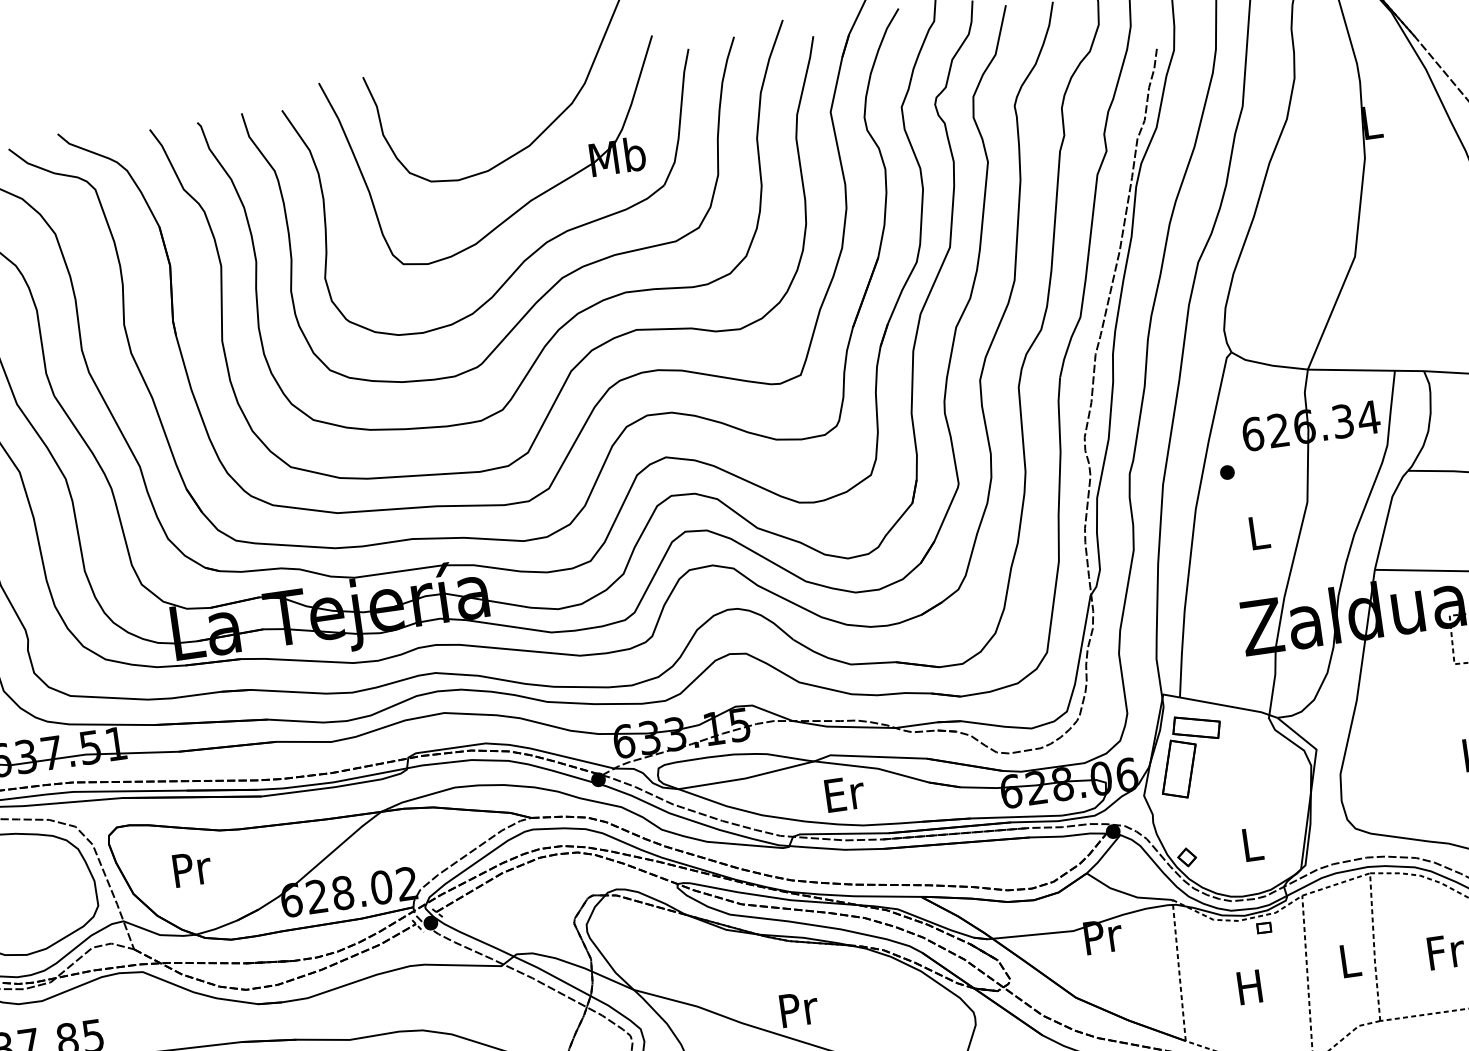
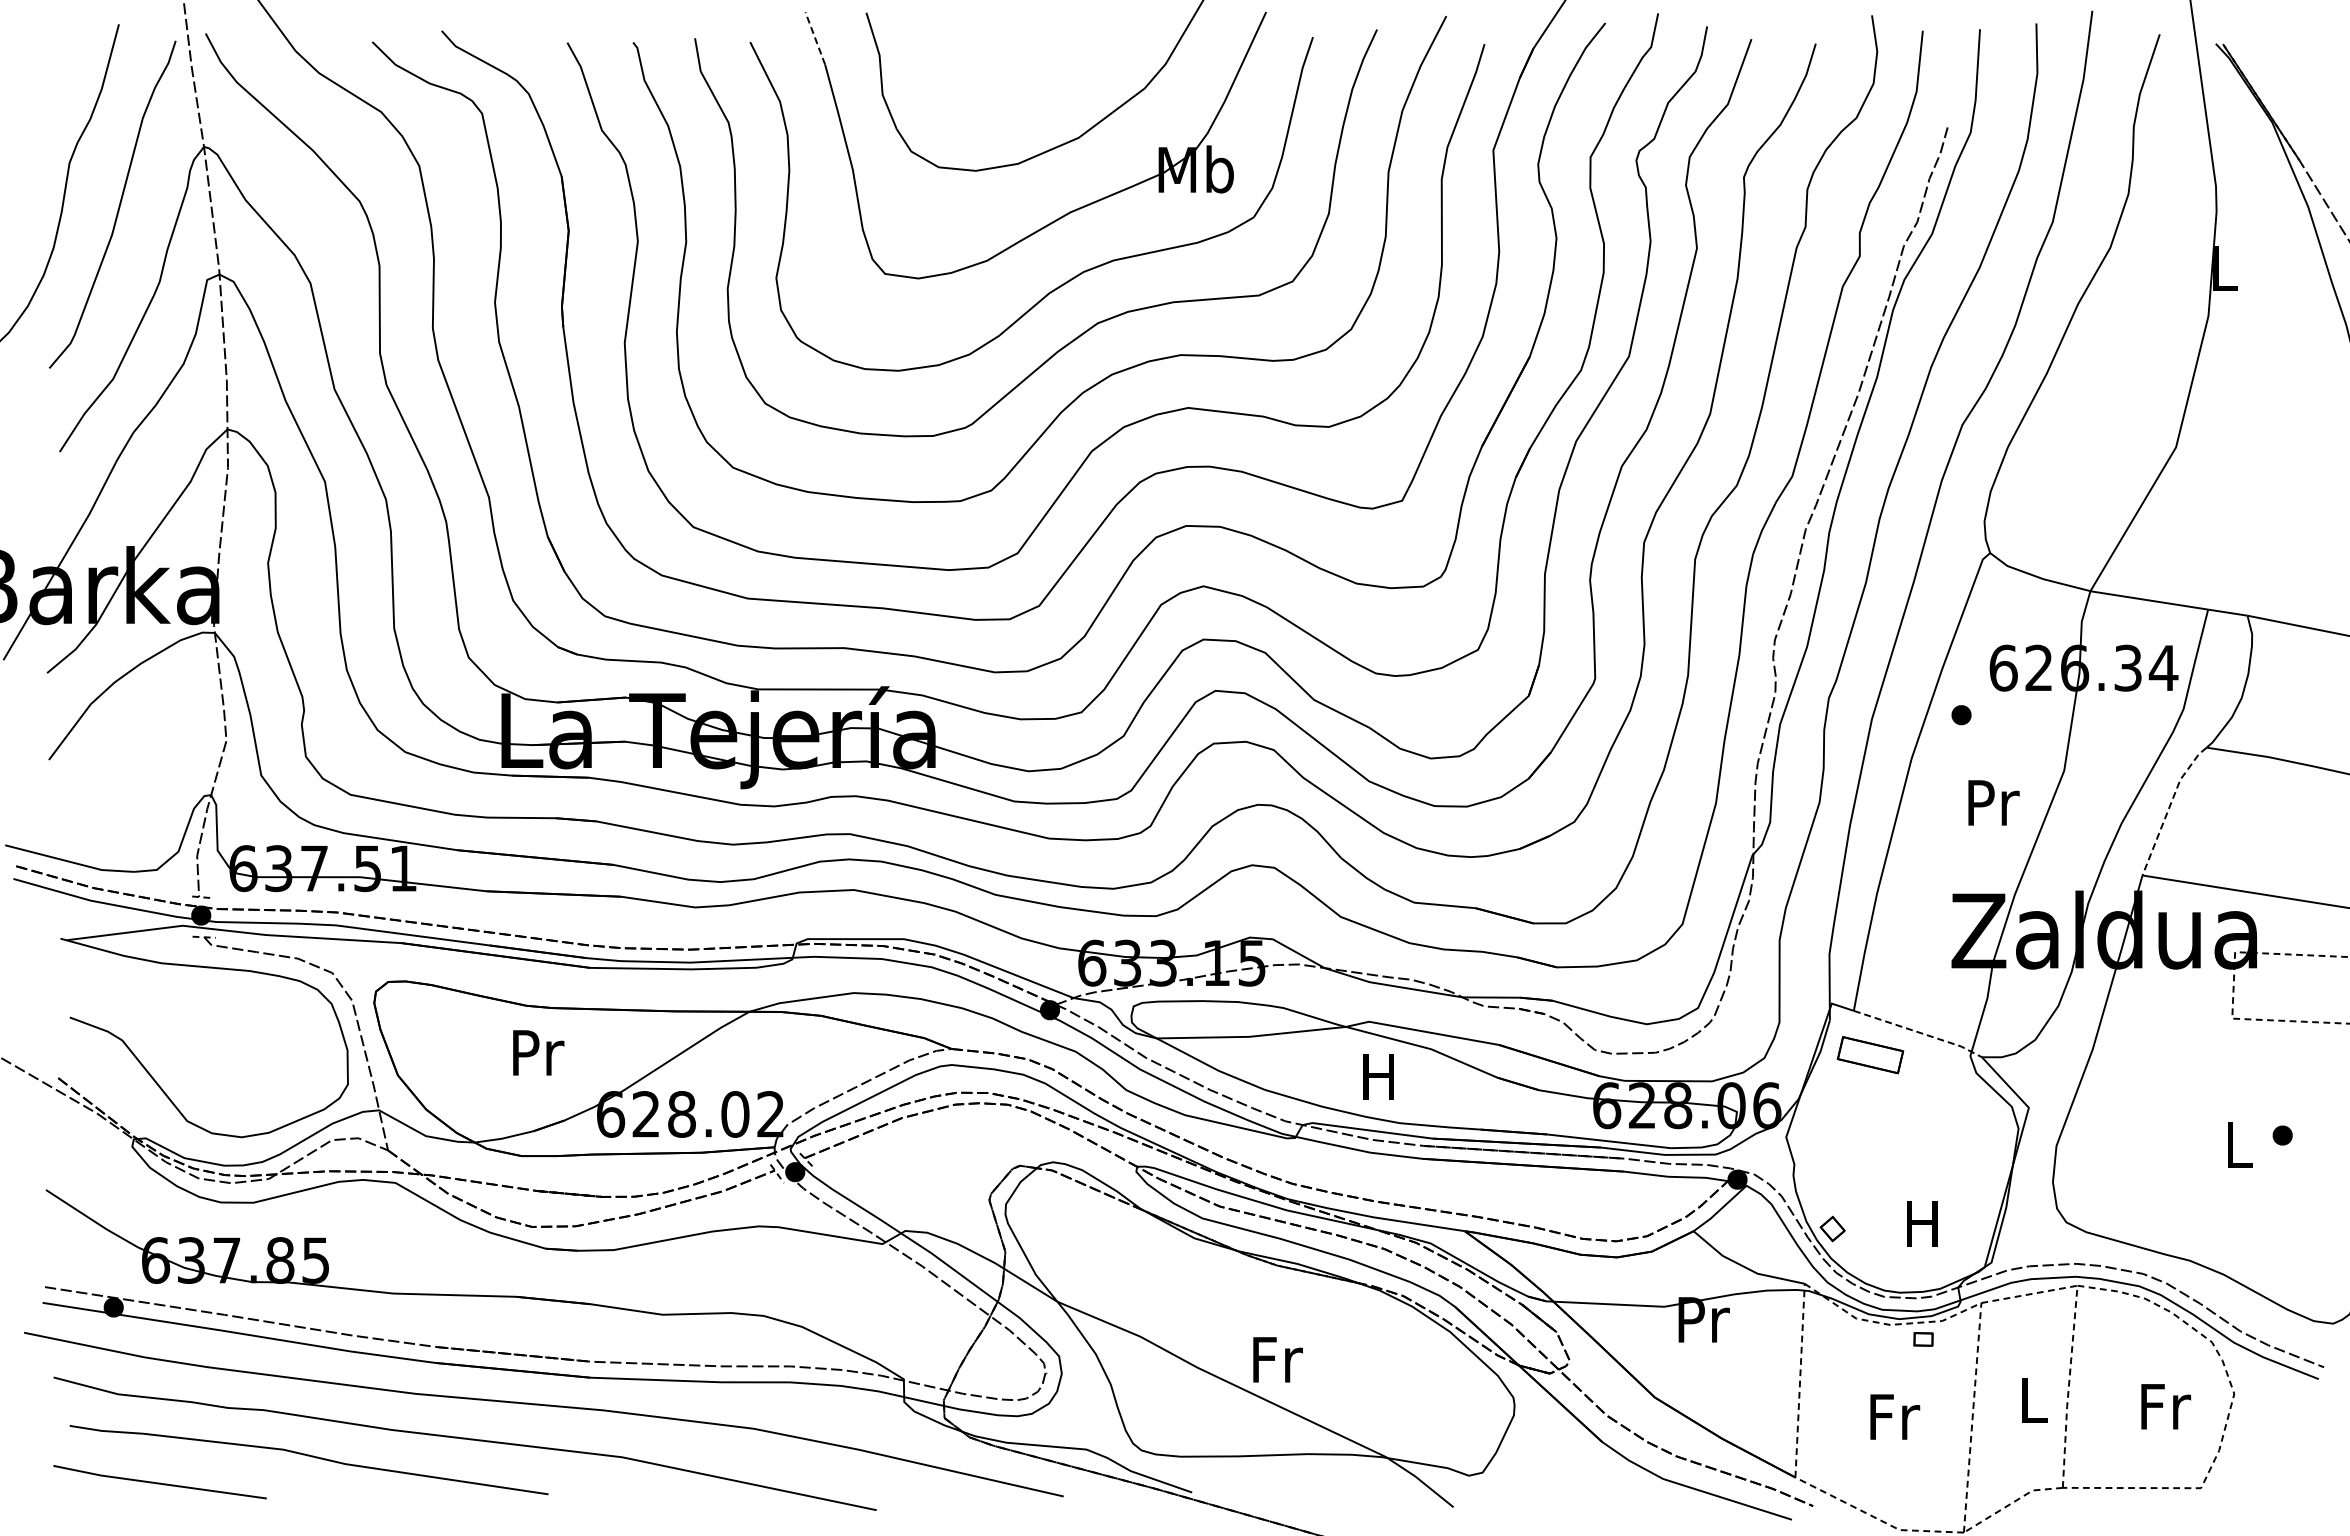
line: (328, 101) -> (815, 38), solid -> dashed
line: (1387, 517) -> (2169, 807), solid -> dashed
text: (1259, 532) -> (1993, 802), L -> Pr
line: (1229, 706) -> (1919, 1032), solid -> dashed
part: (1179, 768) -> (1839, 1107), removed
text: (845, 793) -> (1381, 1076), Er -> H
text: (1251, 844) -> (1922, 1223), L -> H
text: (192, 868) -> (538, 1052), moved
text: (1251, 986) -> (1895, 1416), H -> Fr
text: (798, 1009) -> (1277, 1359), Pr -> Fr

